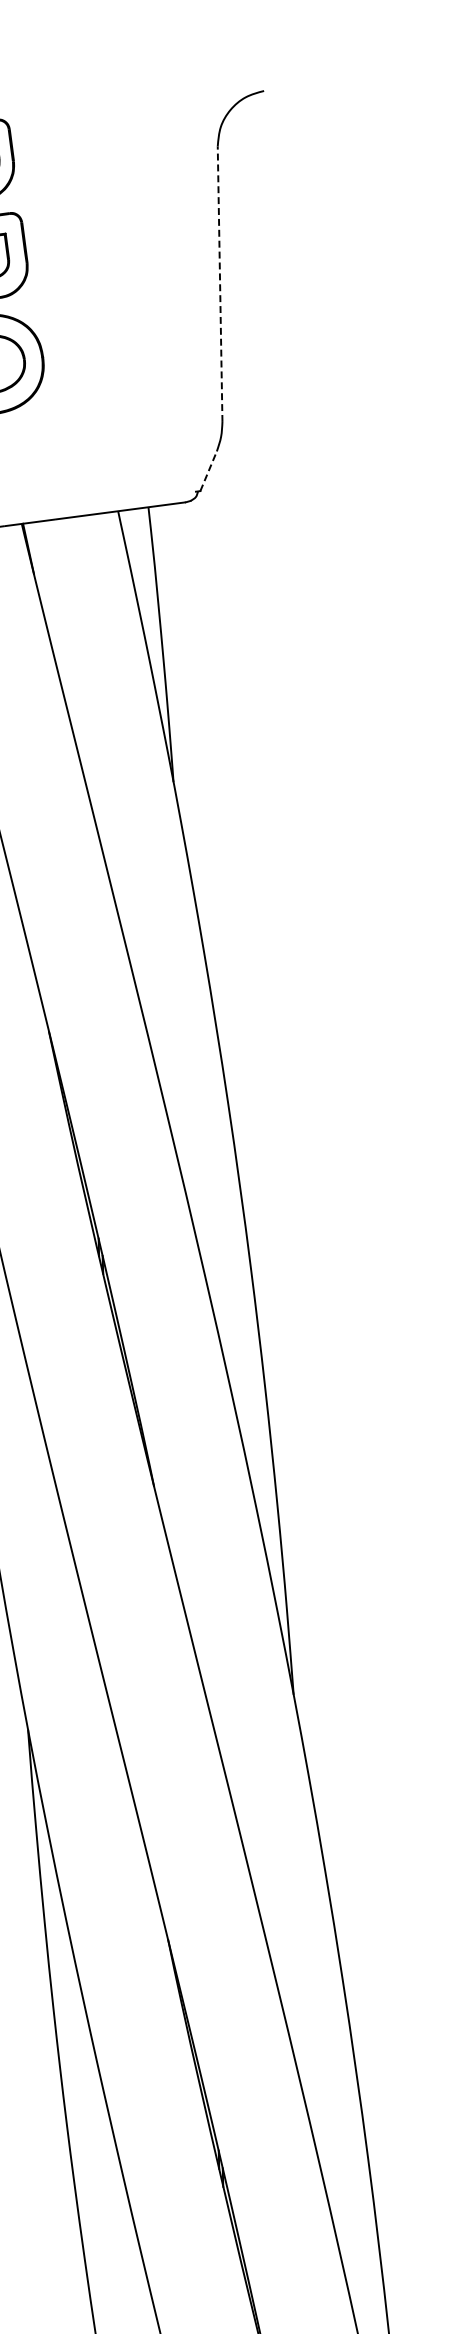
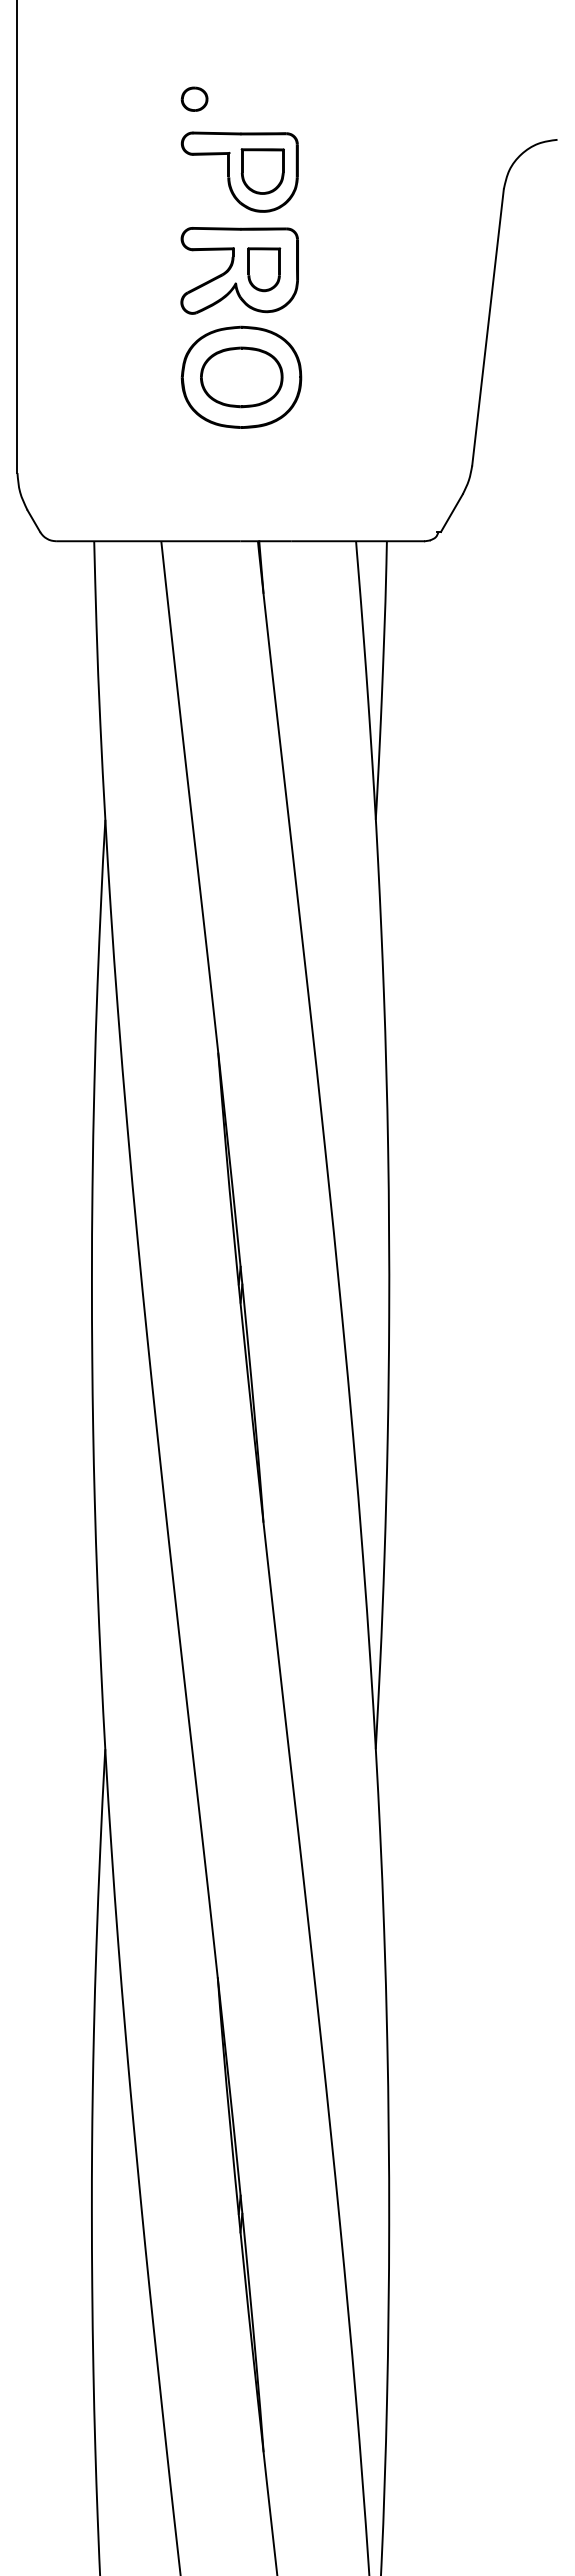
line: (220, 283) -> (488, 326), dashed -> solid
line: (208, 471) -> (451, 513), dashed -> solid

